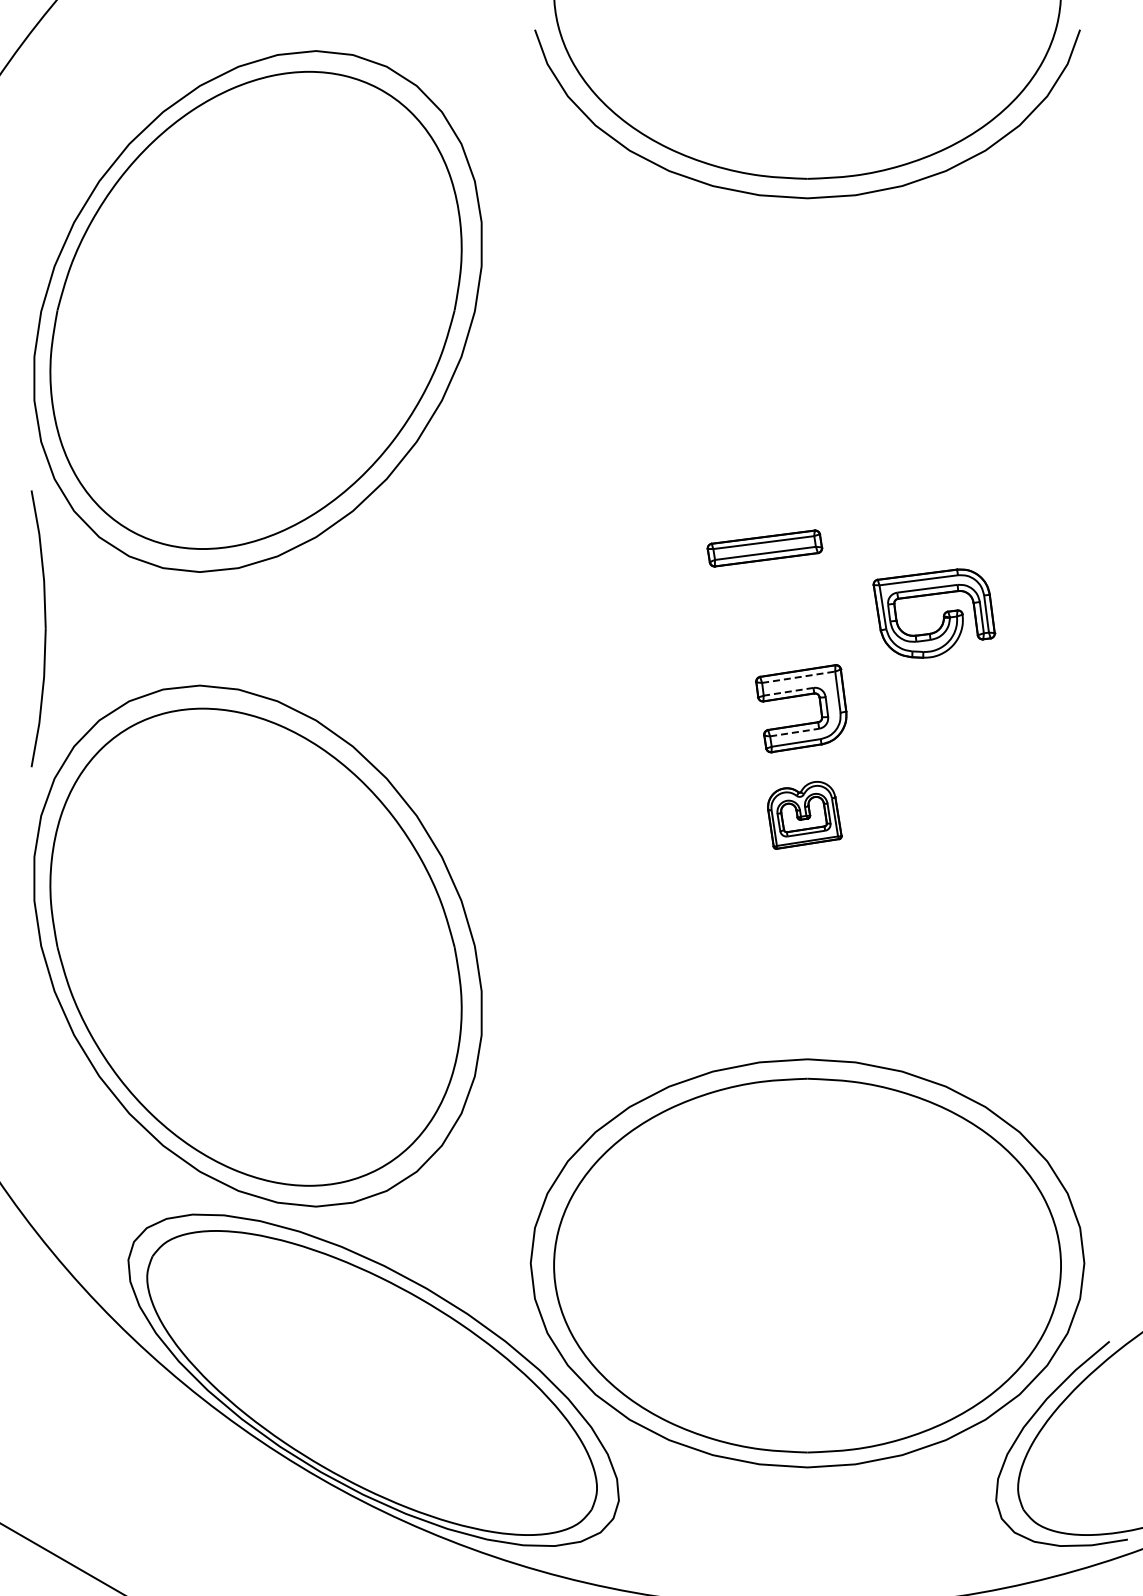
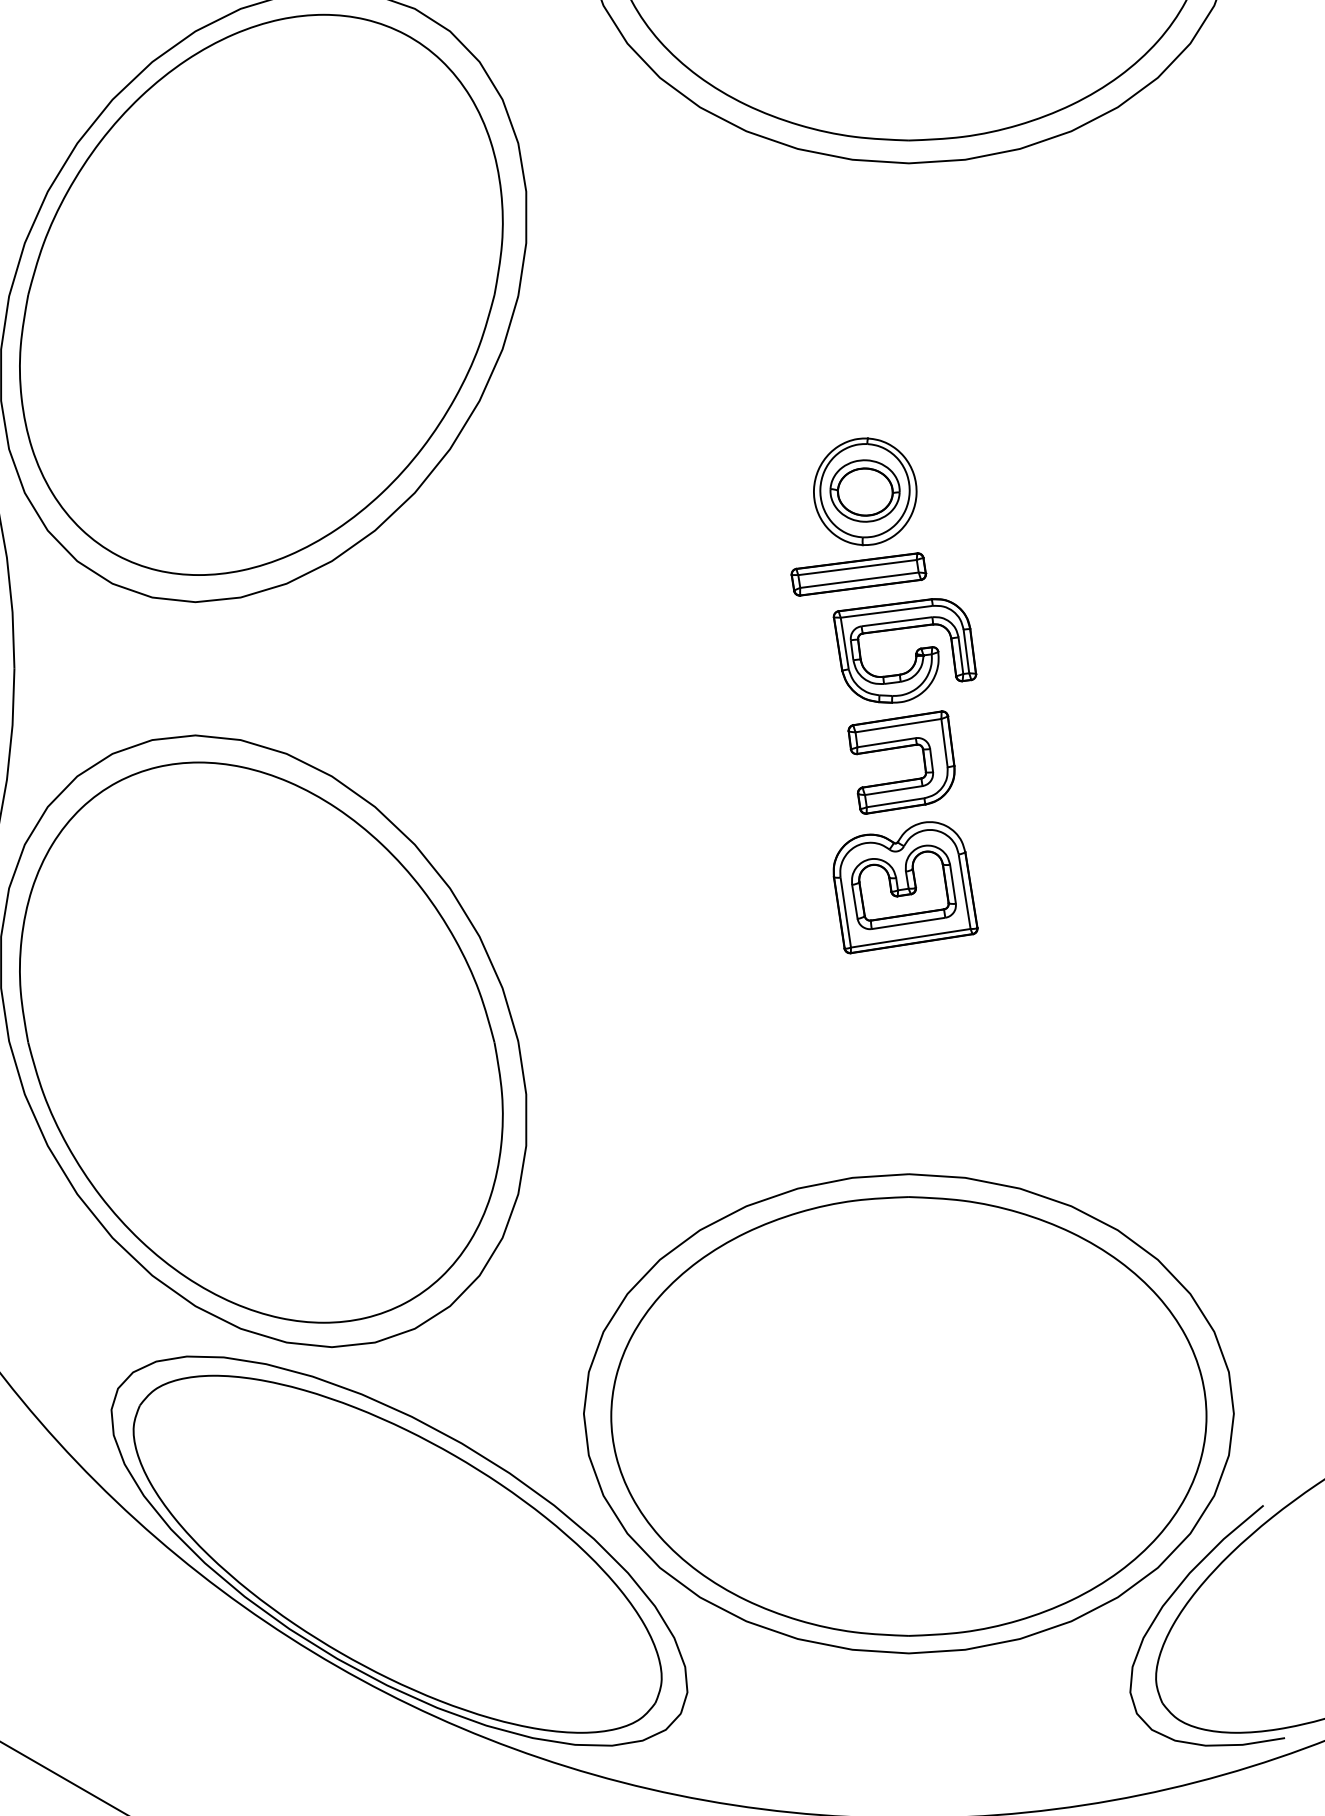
part: (769, 477) -> (864, 491), added
part: (942, 616) -> (914, 654), moved
line: (798, 677) -> (898, 725), dashed -> solid
line: (788, 691) -> (886, 742), dashed -> solid
line: (794, 732) -> (893, 790), dashed -> solid
part: (804, 815) -> (905, 887), size x1.67

